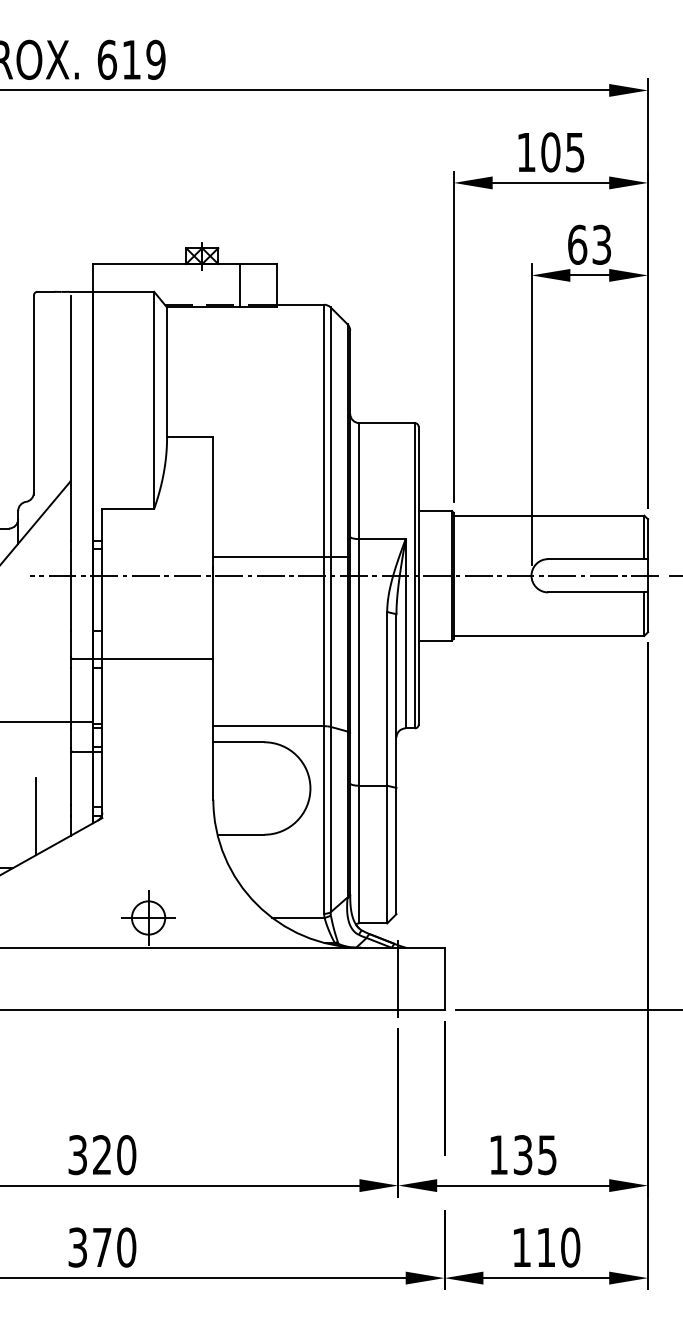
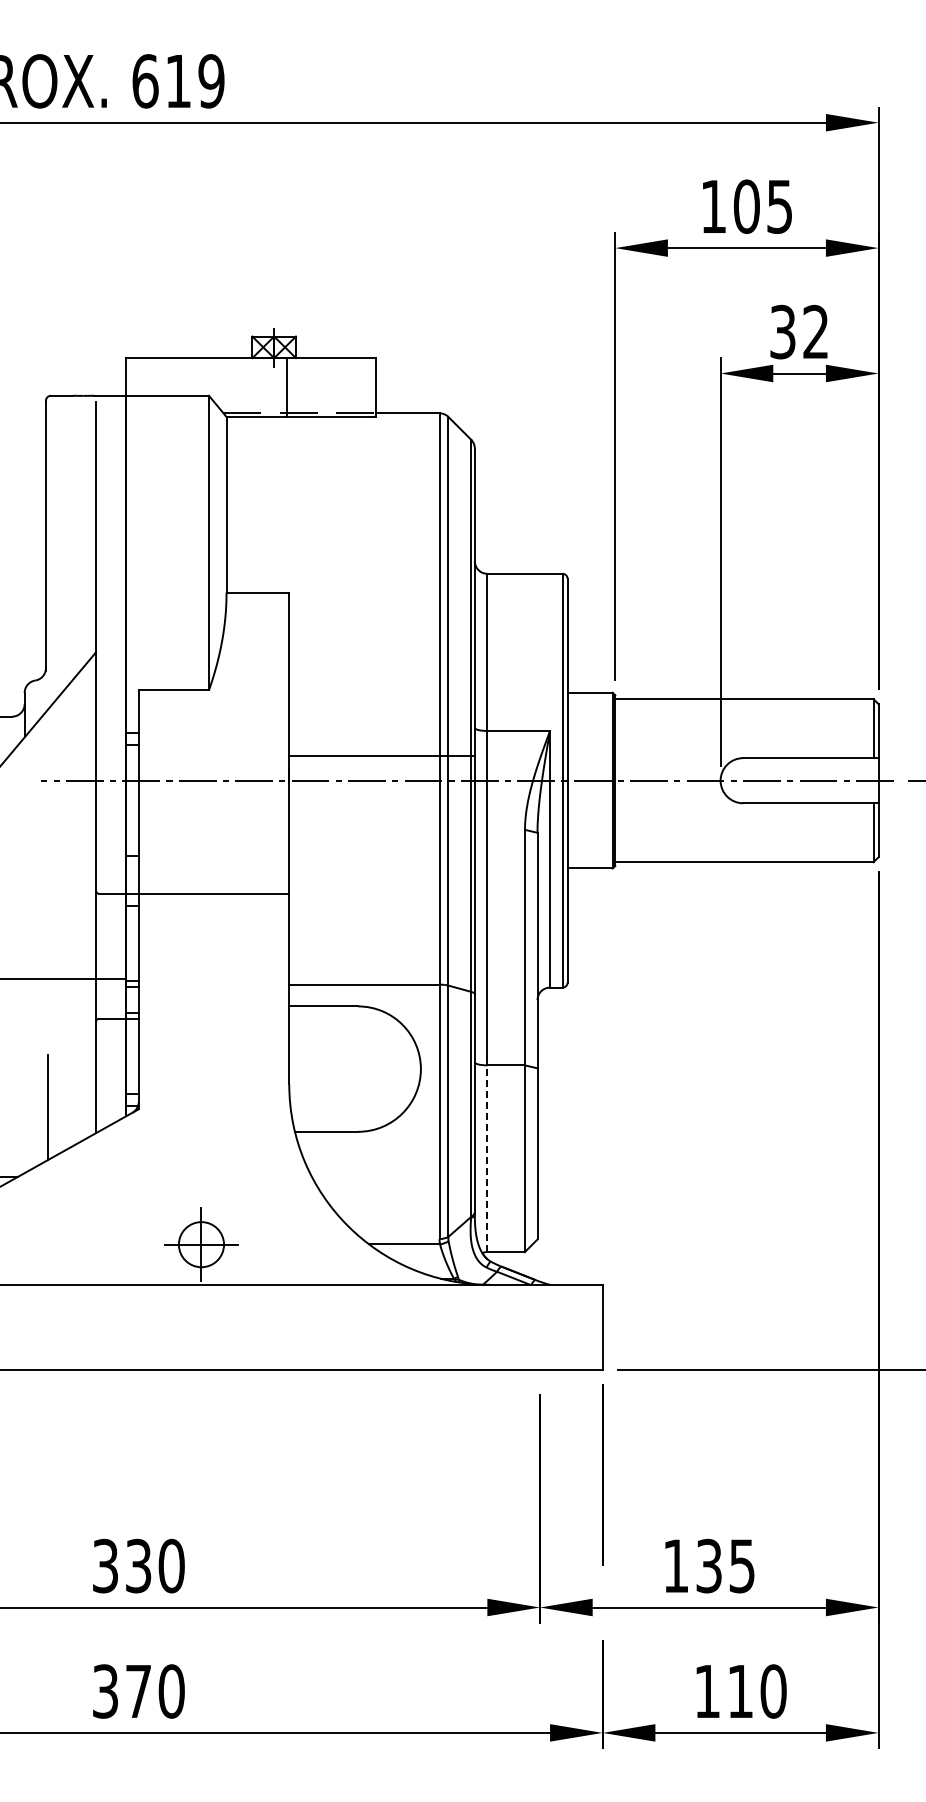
text: (589, 244) -> (799, 331), 63 -> 32
line: (240, 285) -> (286, 387), moved
line: (359, 854) -> (487, 1158), solid -> dashed
line: (398, 979) -> (540, 1327), removed
text: (102, 1155) -> (138, 1566), 320 -> 330

